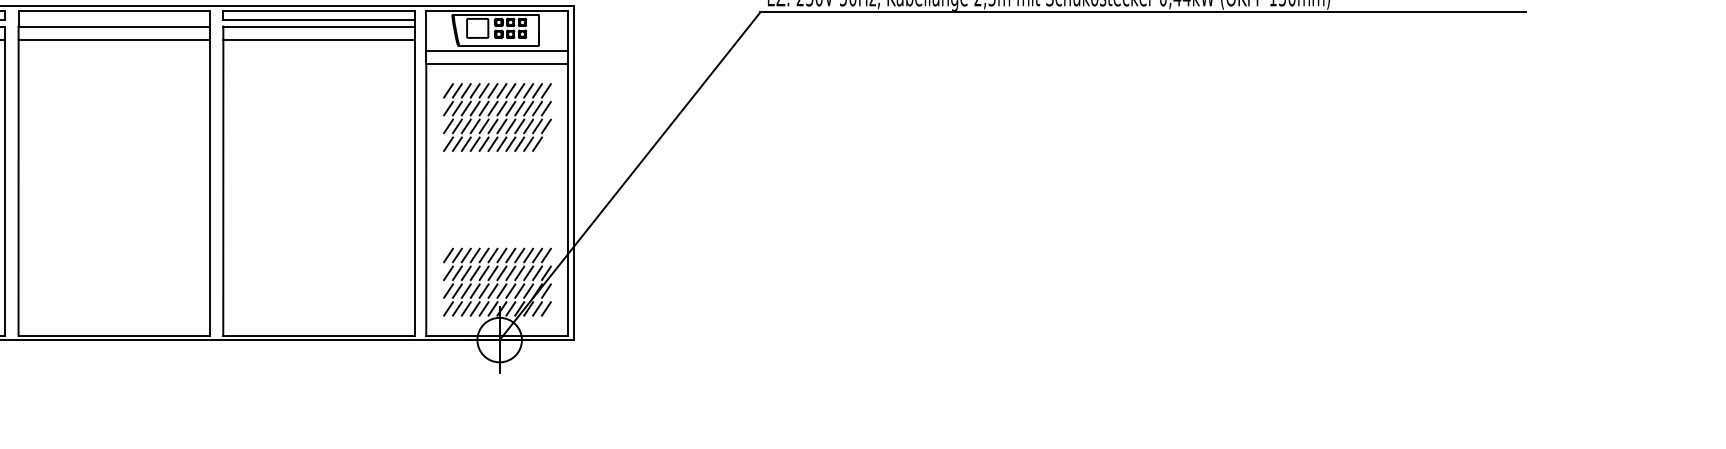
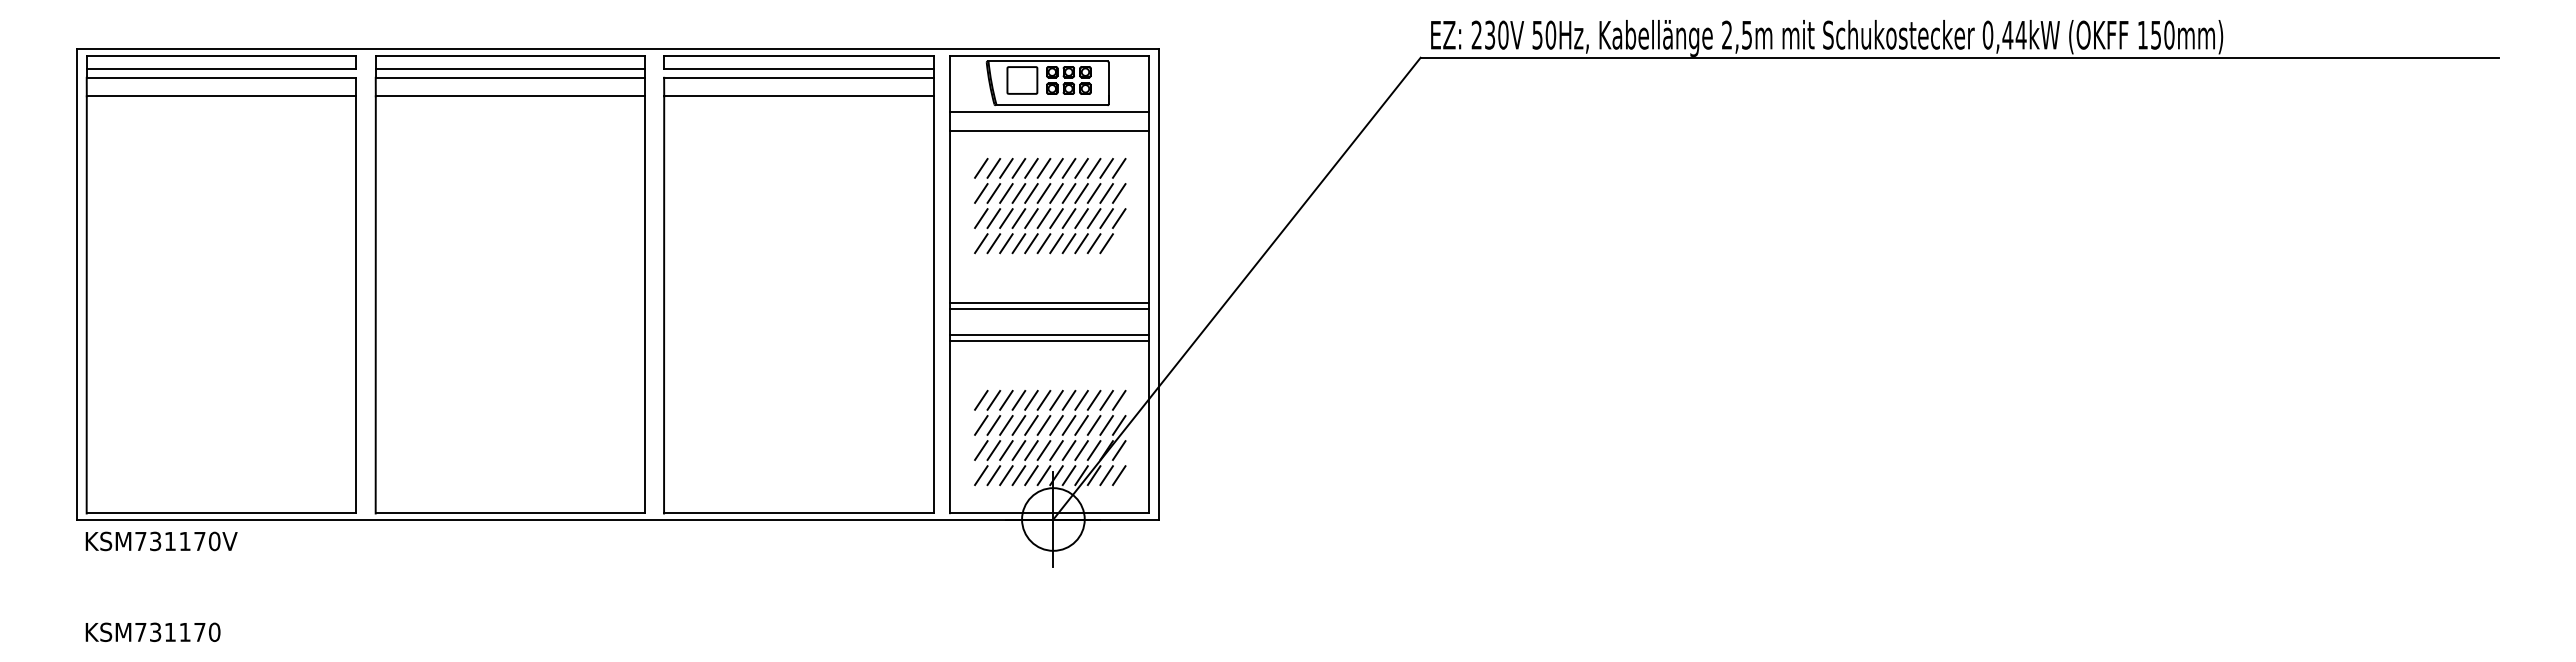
line: (114, 20) -> (510, 69), added
line: (496, 186) -> (1049, 303), added
line: (496, 190) -> (1049, 309), added
line: (496, 208) -> (1049, 334), added
line: (496, 213) -> (1049, 340), added

